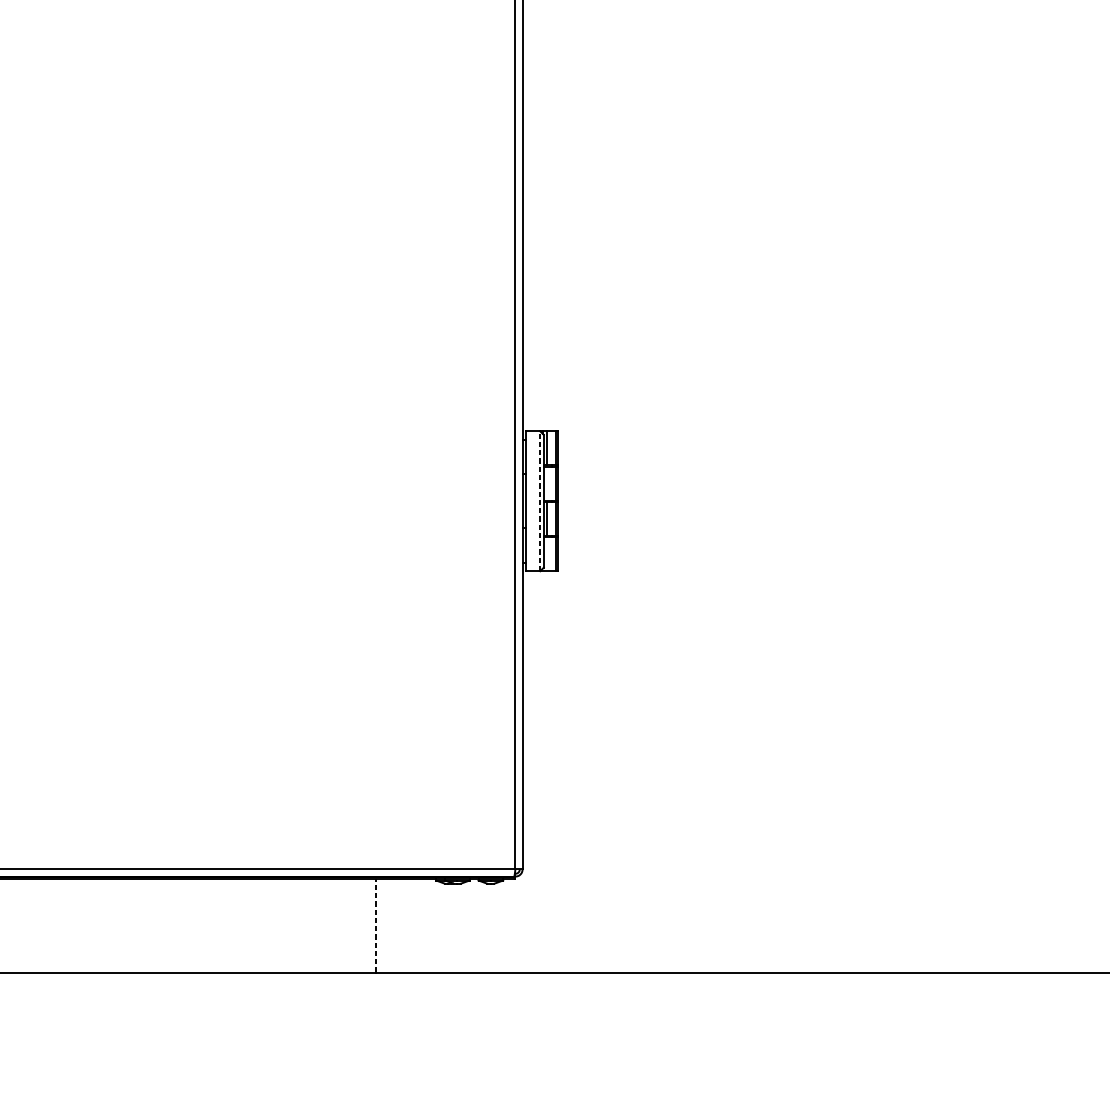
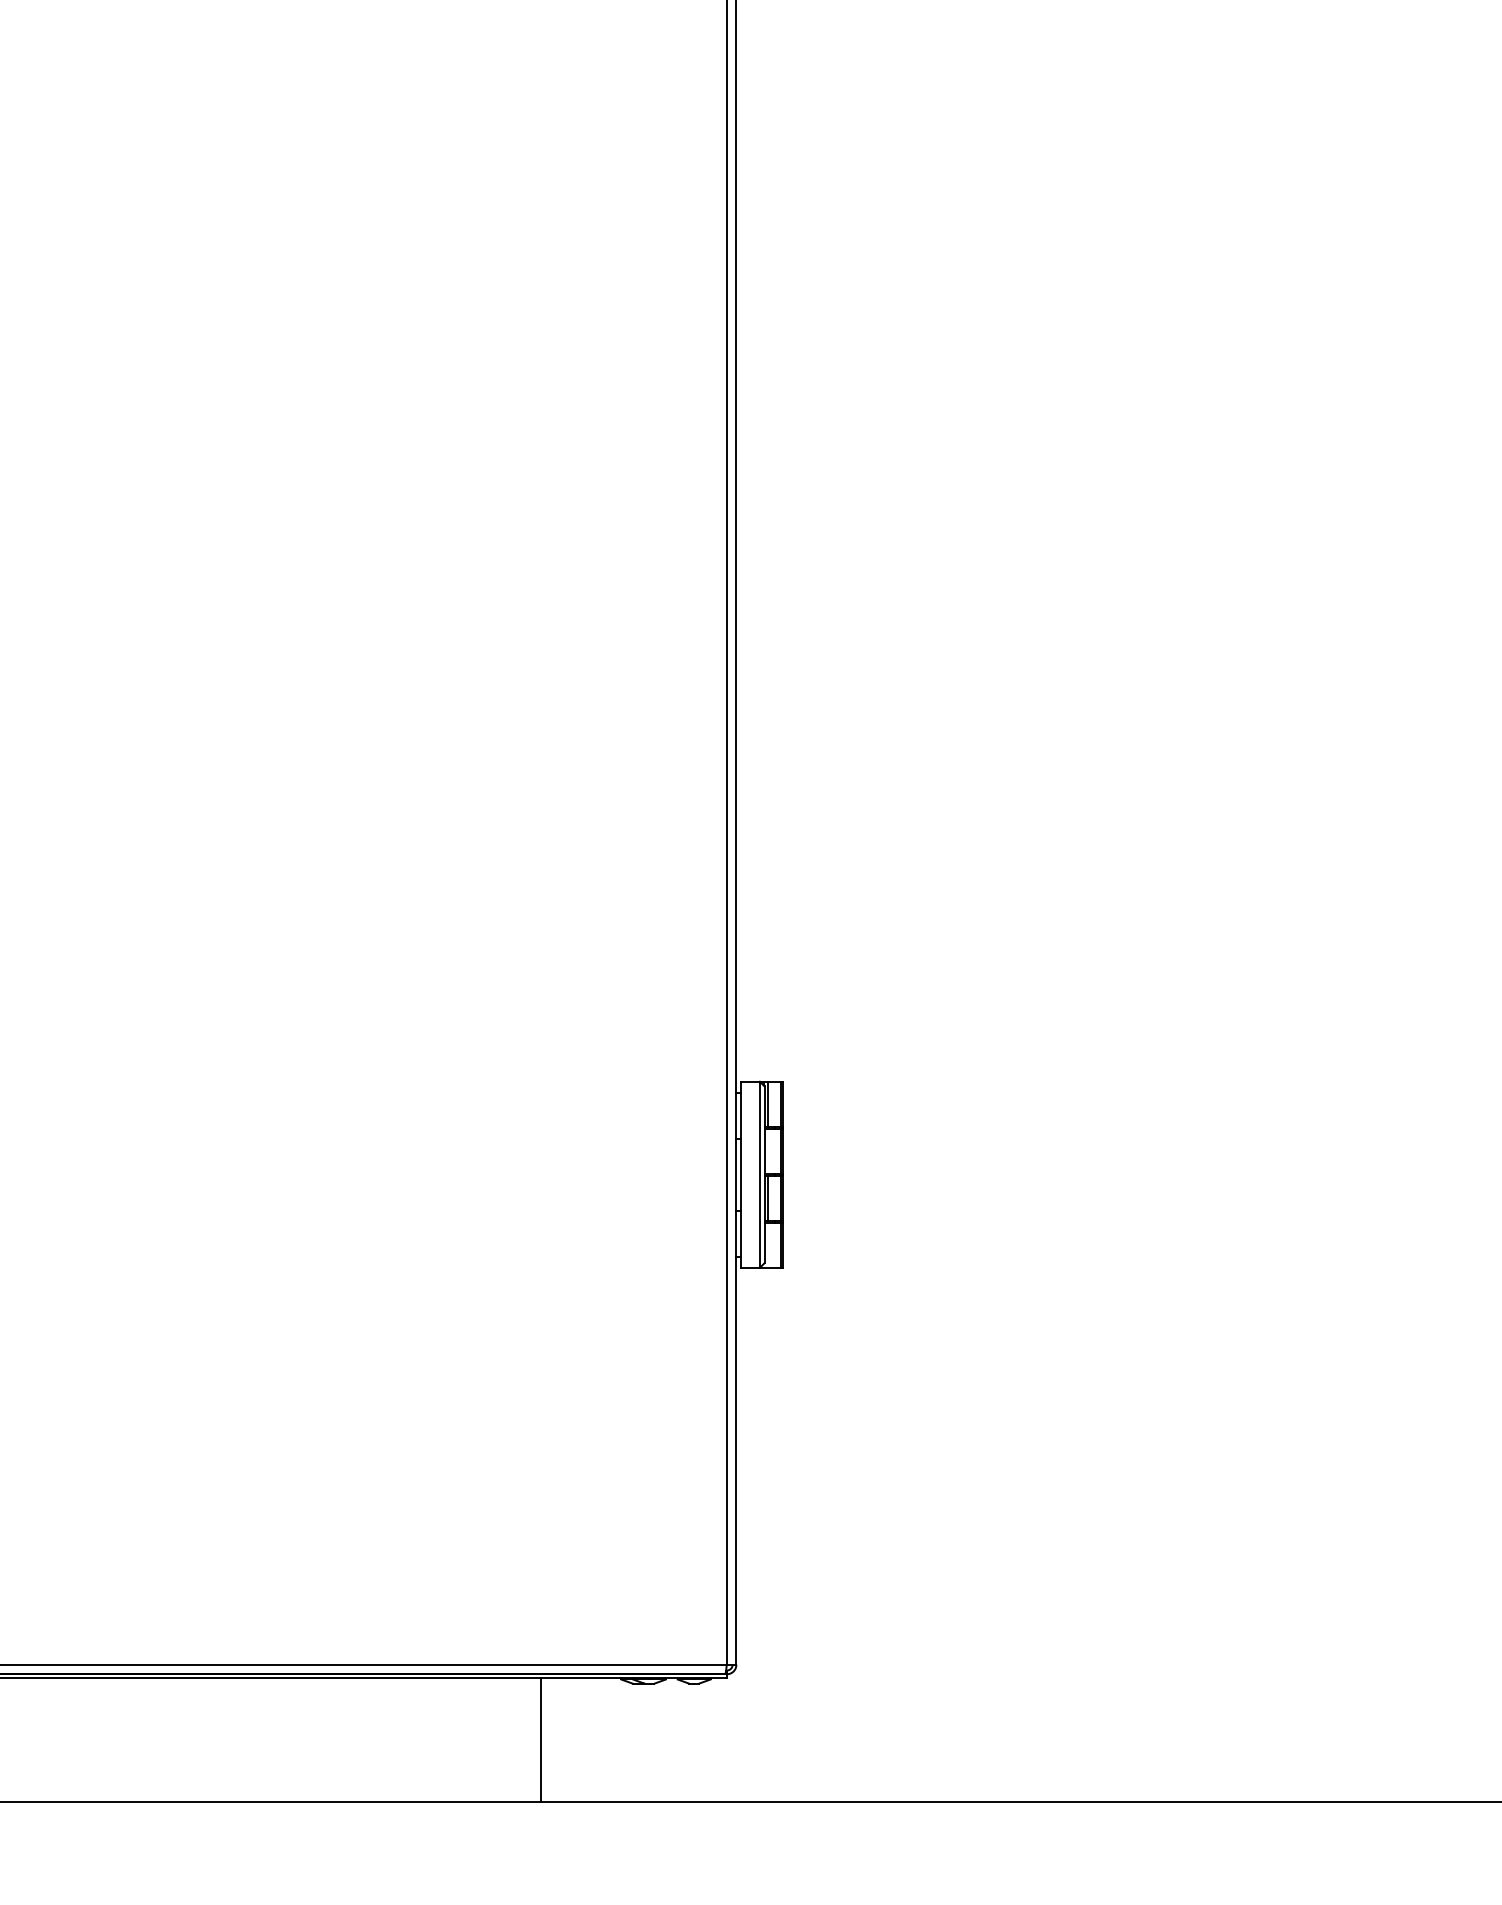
line: (539, 501) -> (759, 1174), dashed -> solid
line: (376, 925) -> (541, 1739), dashed -> solid

